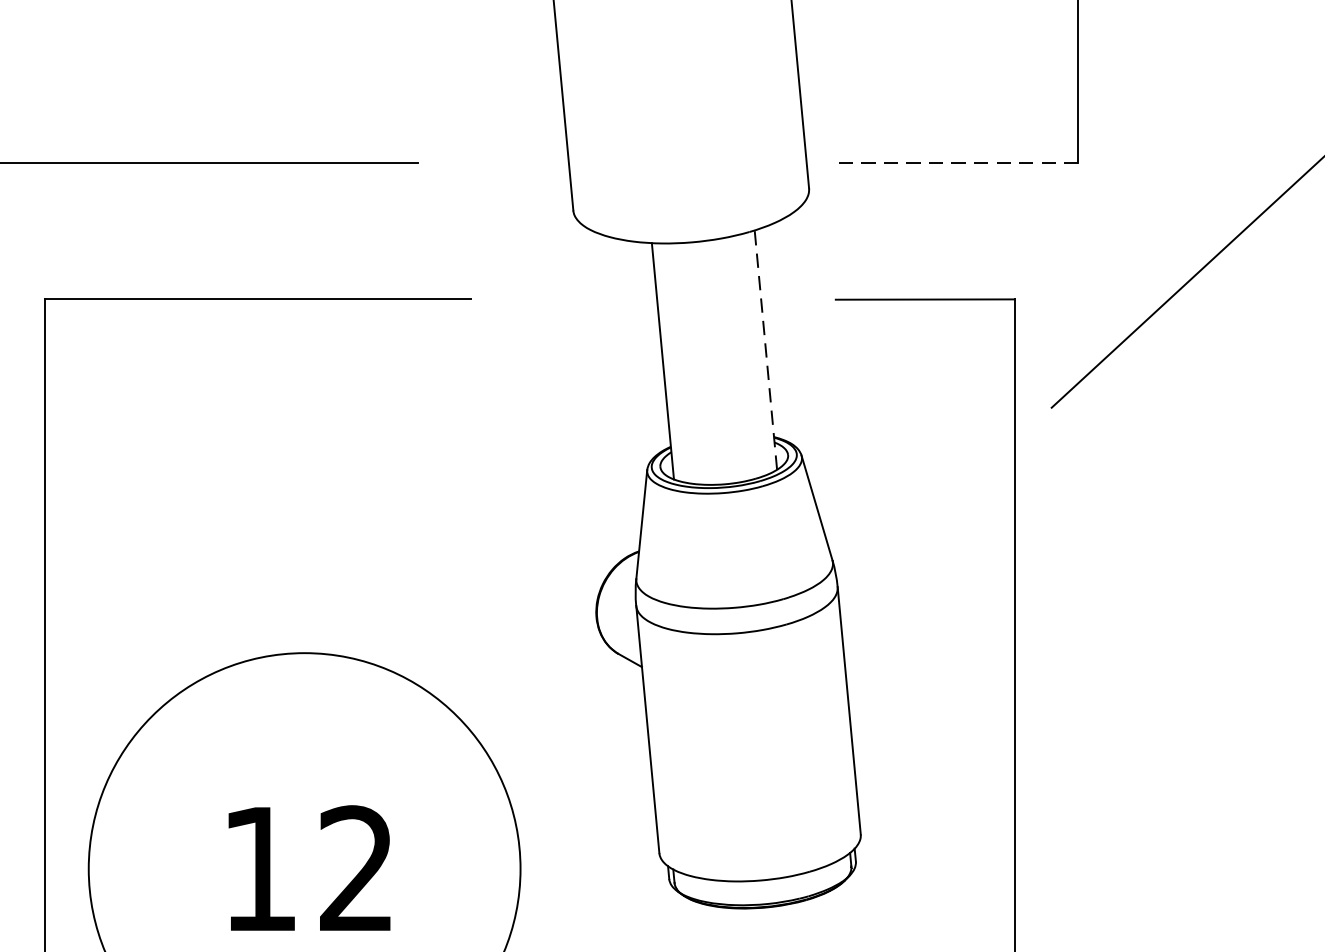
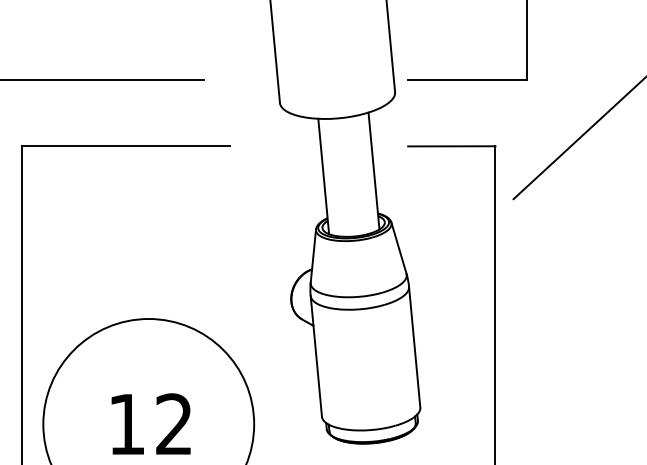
line: (955, 162) -> (466, 79), dashed -> solid
line: (764, 351) -> (373, 171), dashed -> solid

